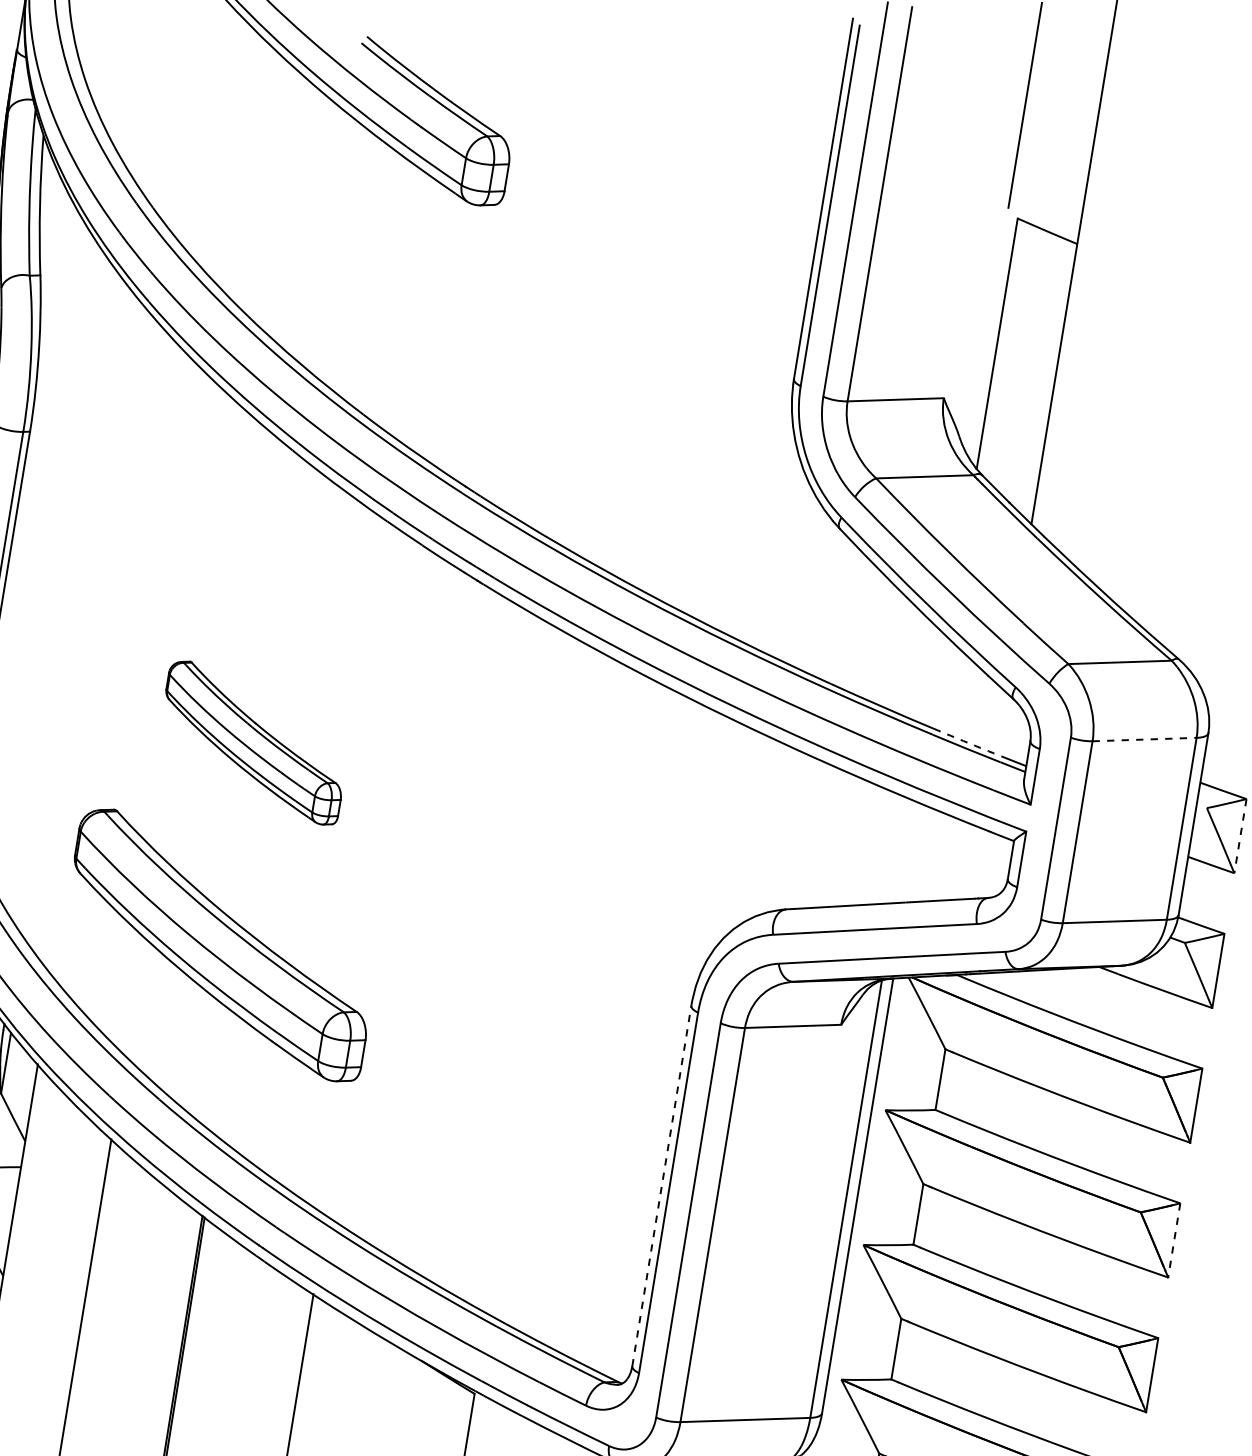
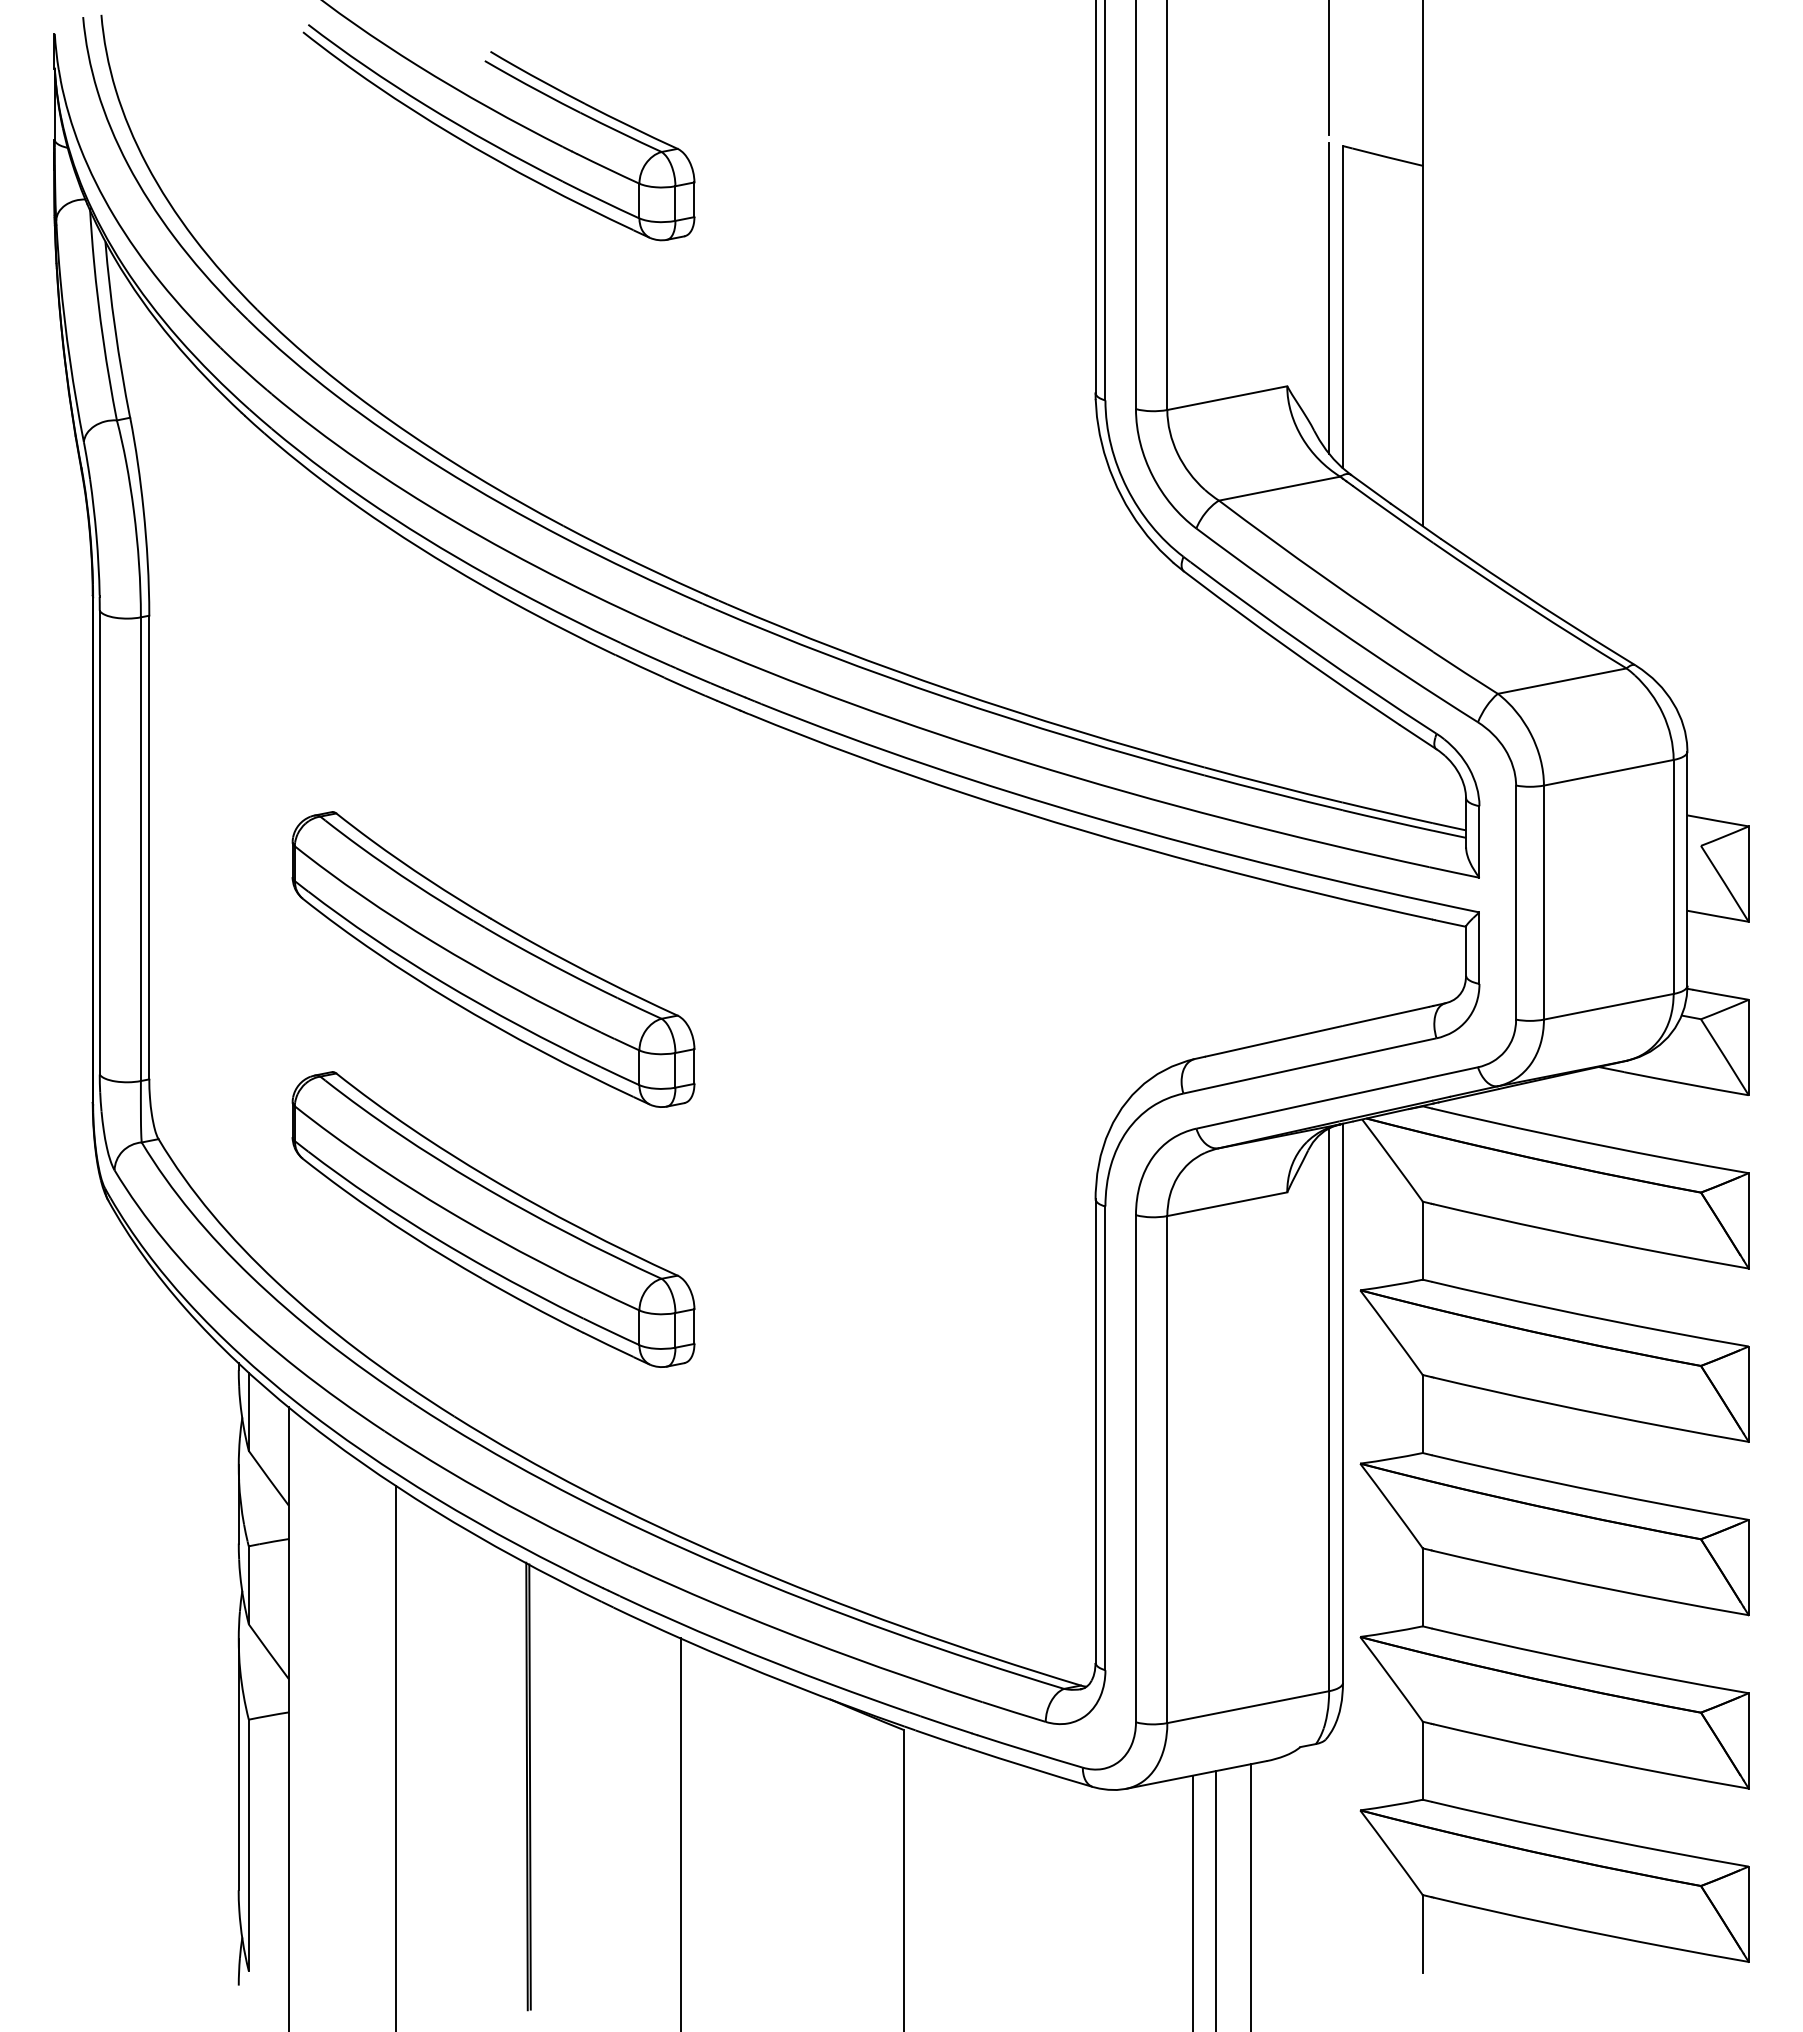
line: (987, 334) -> (1329, 297), added
line: (1145, 739) -> (1609, 772), dashed -> solid
part: (253, 742) -> (493, 959), size x1.67
arc: (967, 743) -> (1387, 813), dashed -> solid
line: (1240, 836) -> (1748, 874), dashed -> solid
line: (661, 1186) -> (1095, 1431), dashed -> solid
line: (1174, 1240) -> (1748, 1394), dashed -> solid

